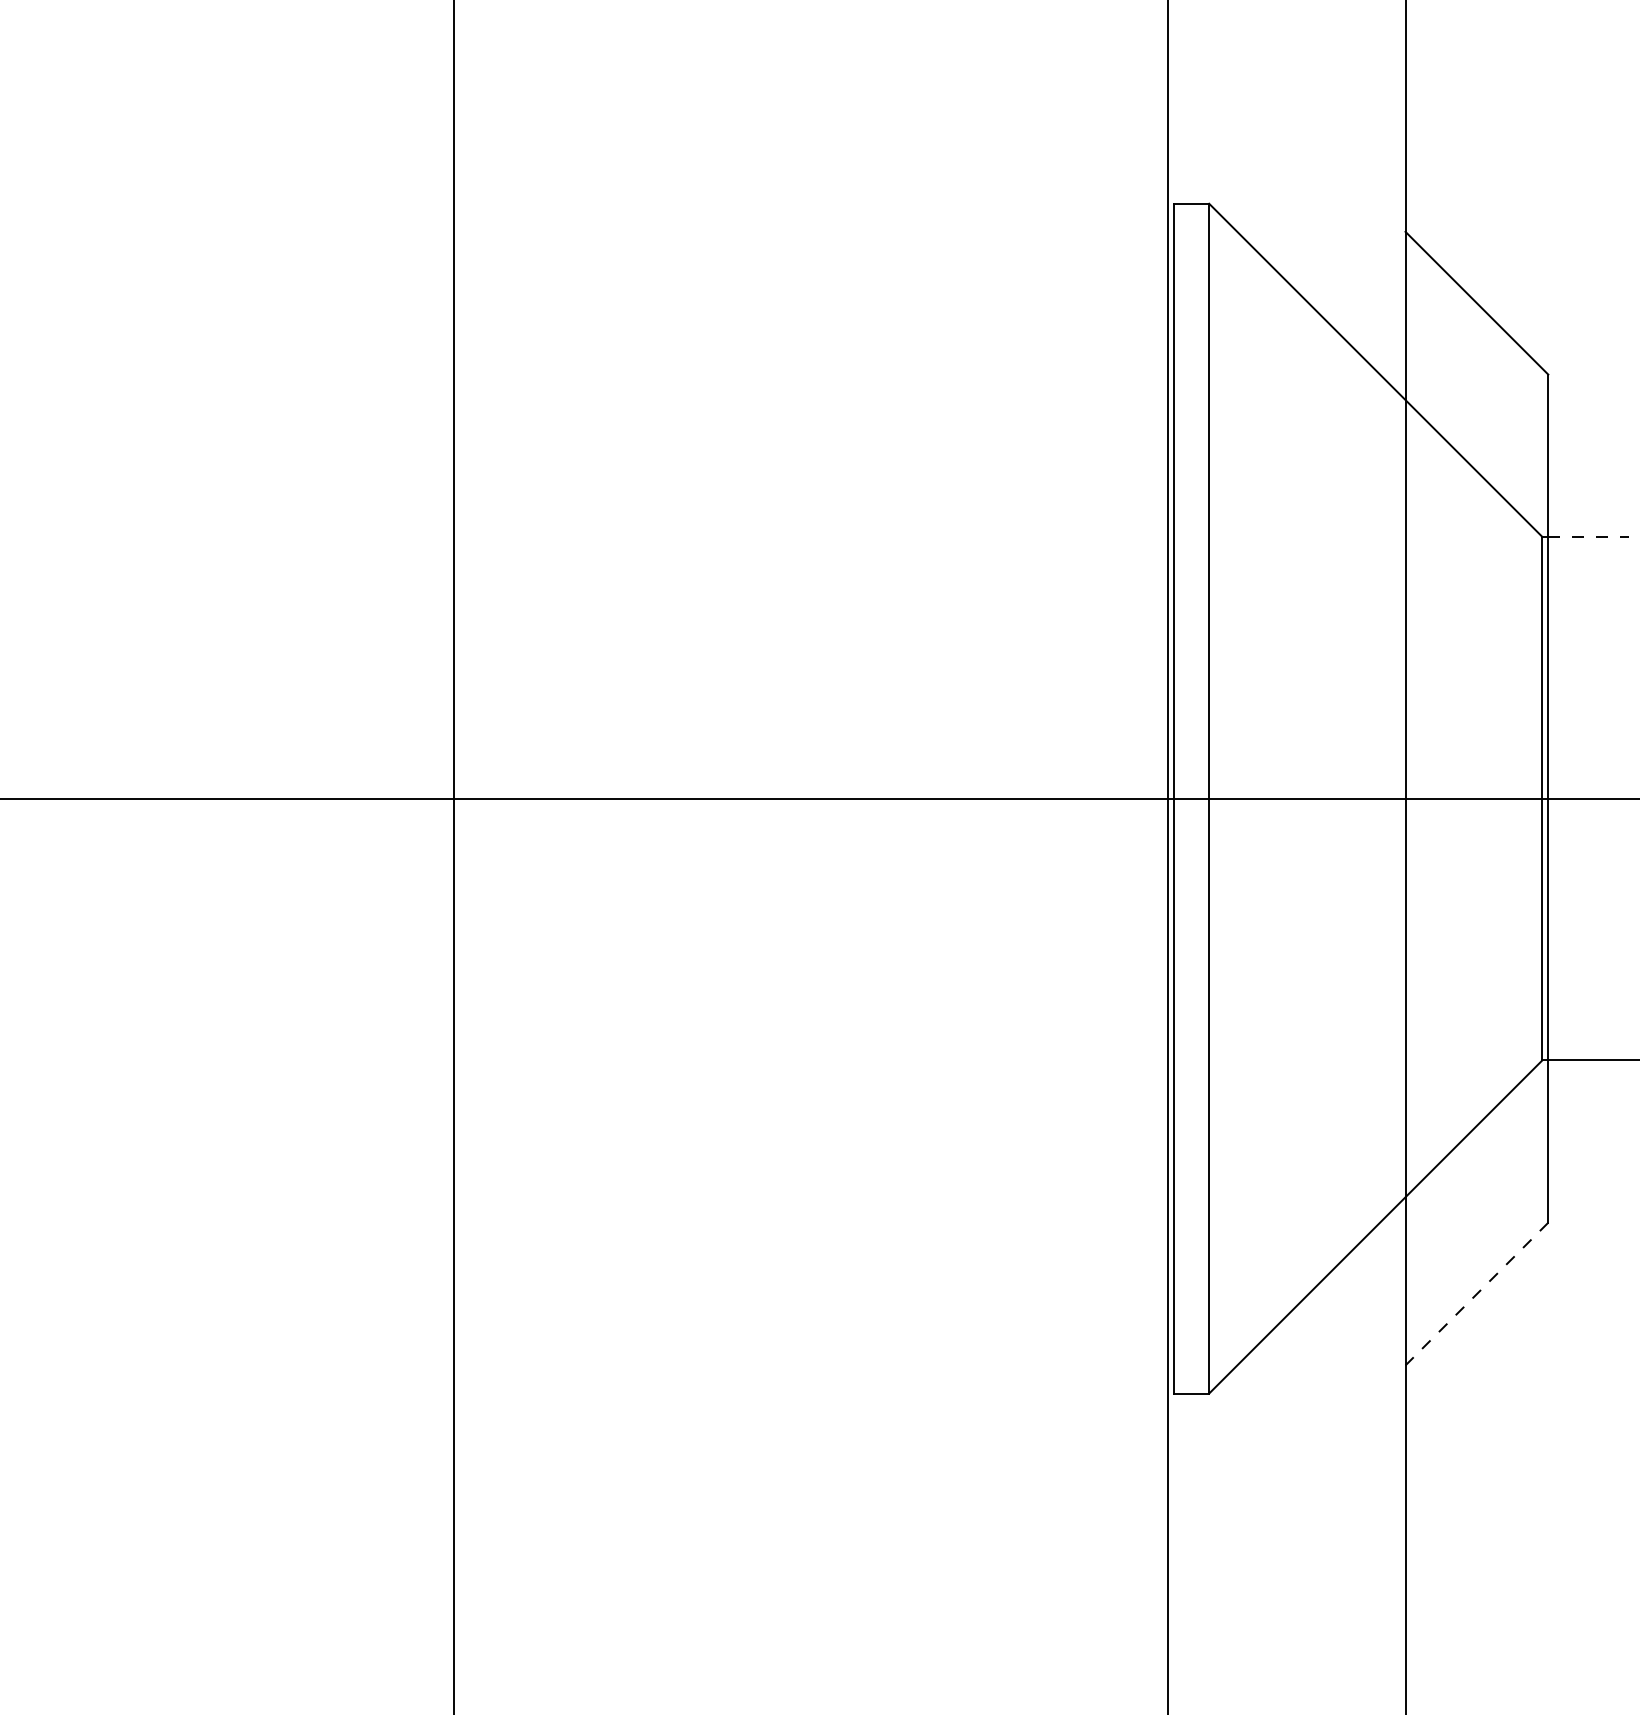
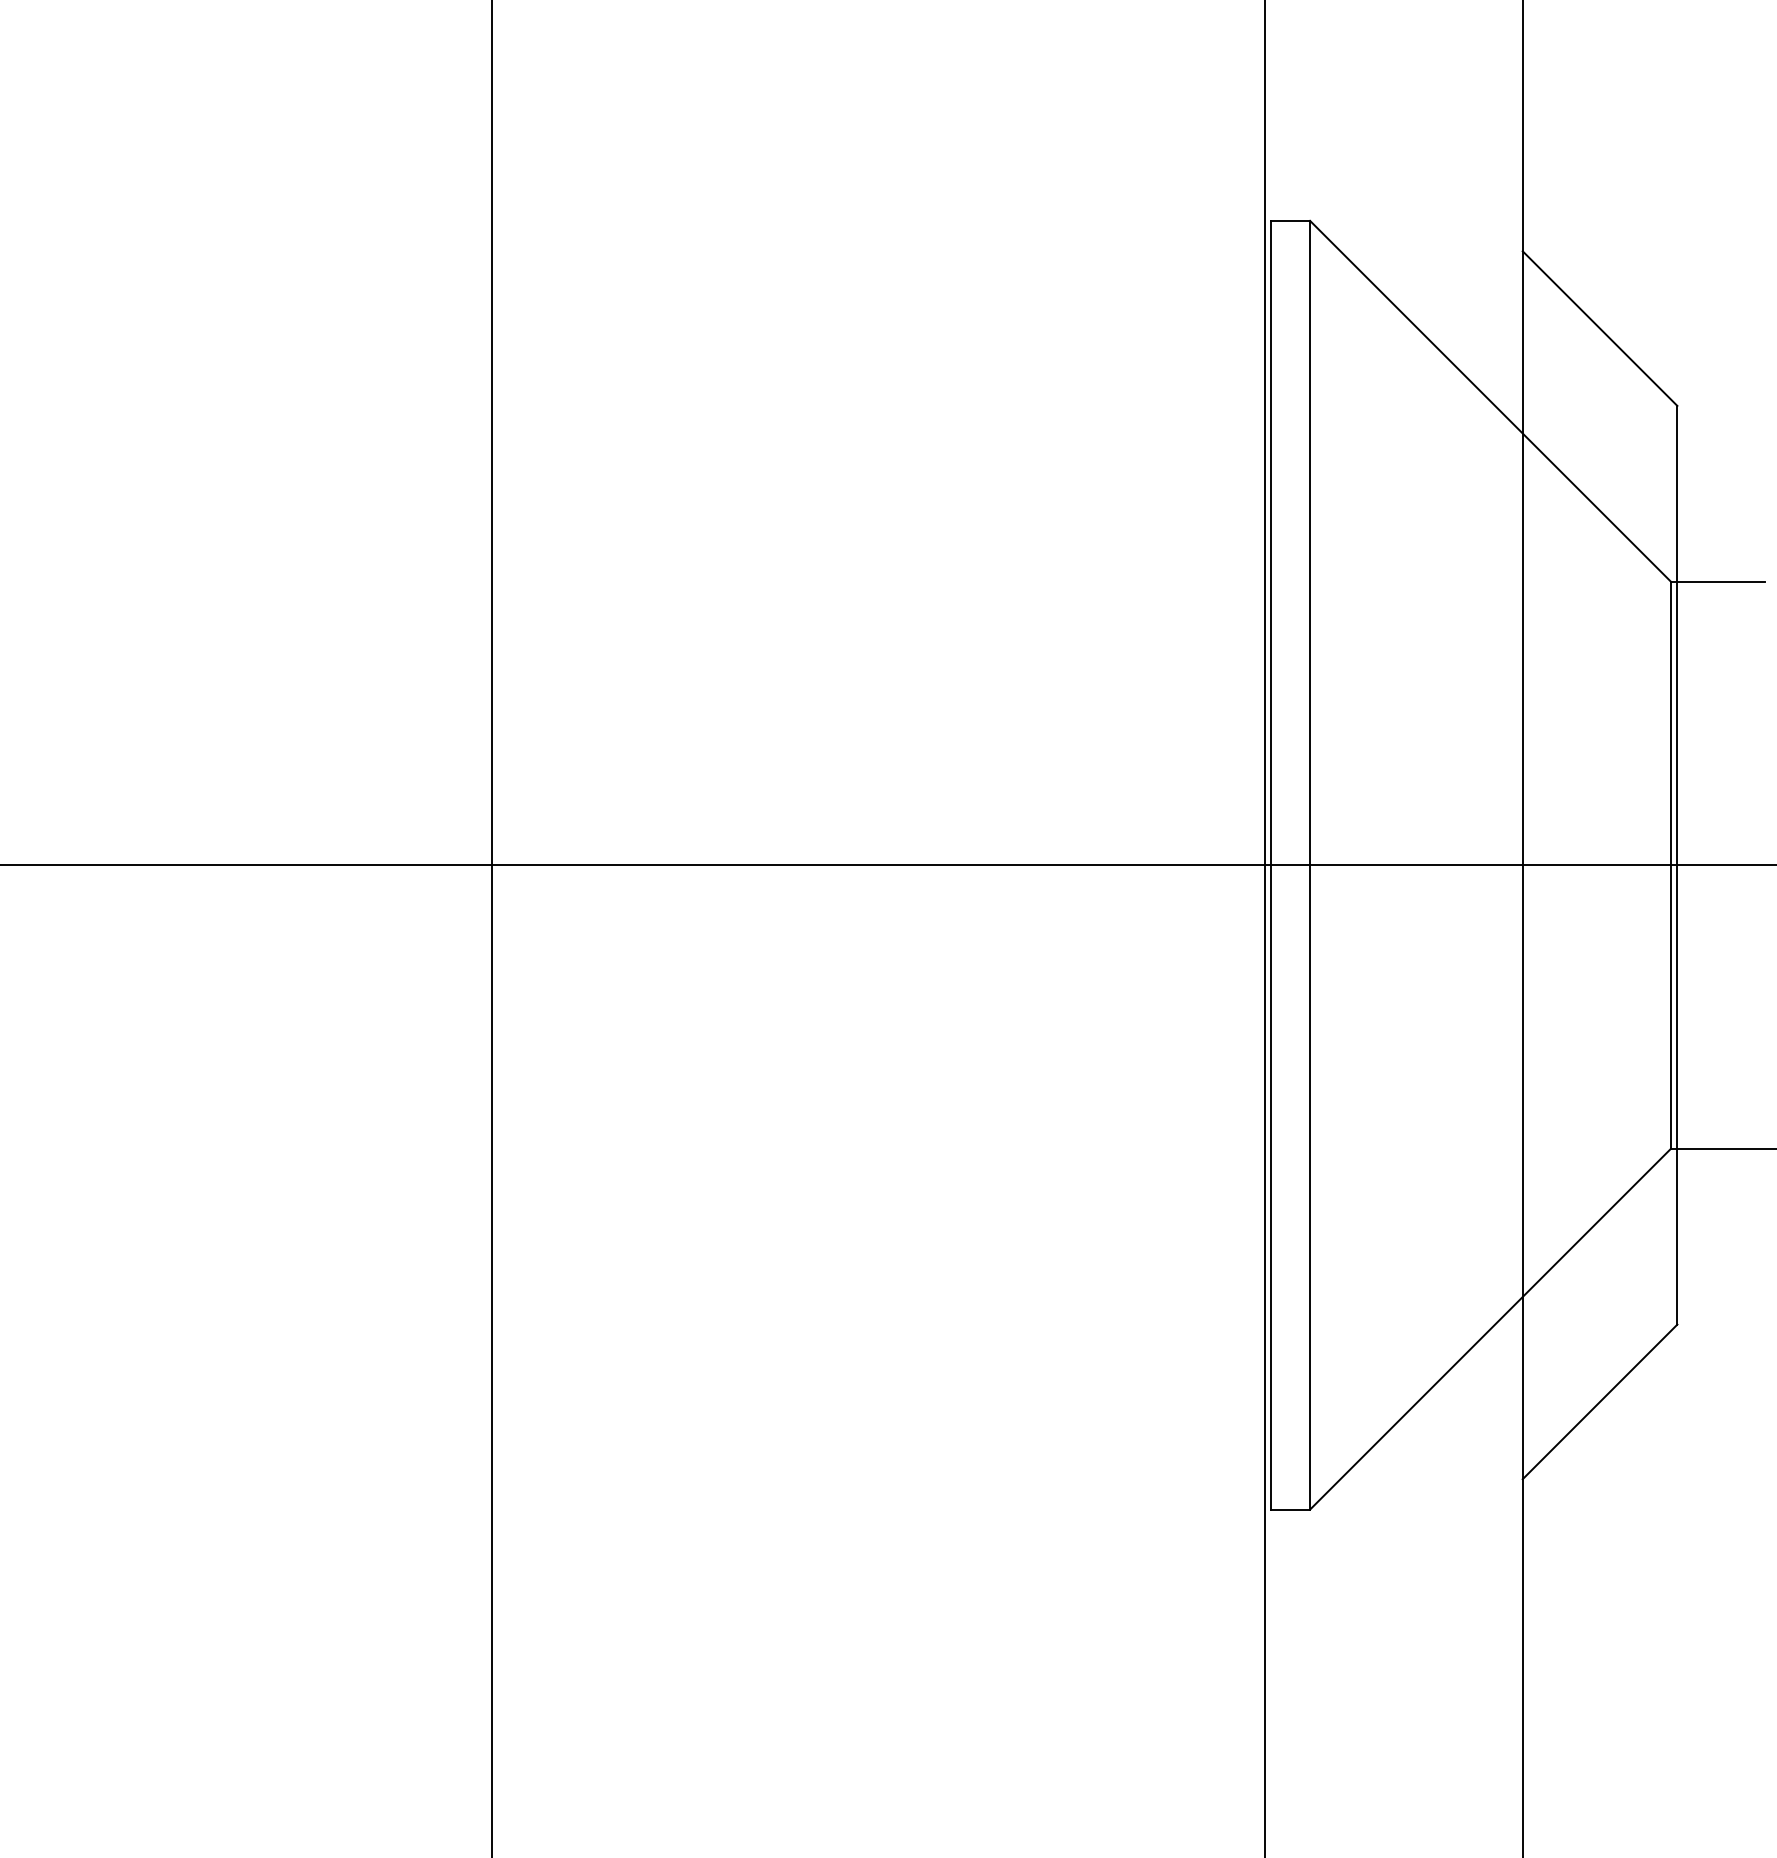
line: (1589, 536) -> (1721, 581), dashed -> solid
line: (1476, 1294) -> (1599, 1402), dashed -> solid

